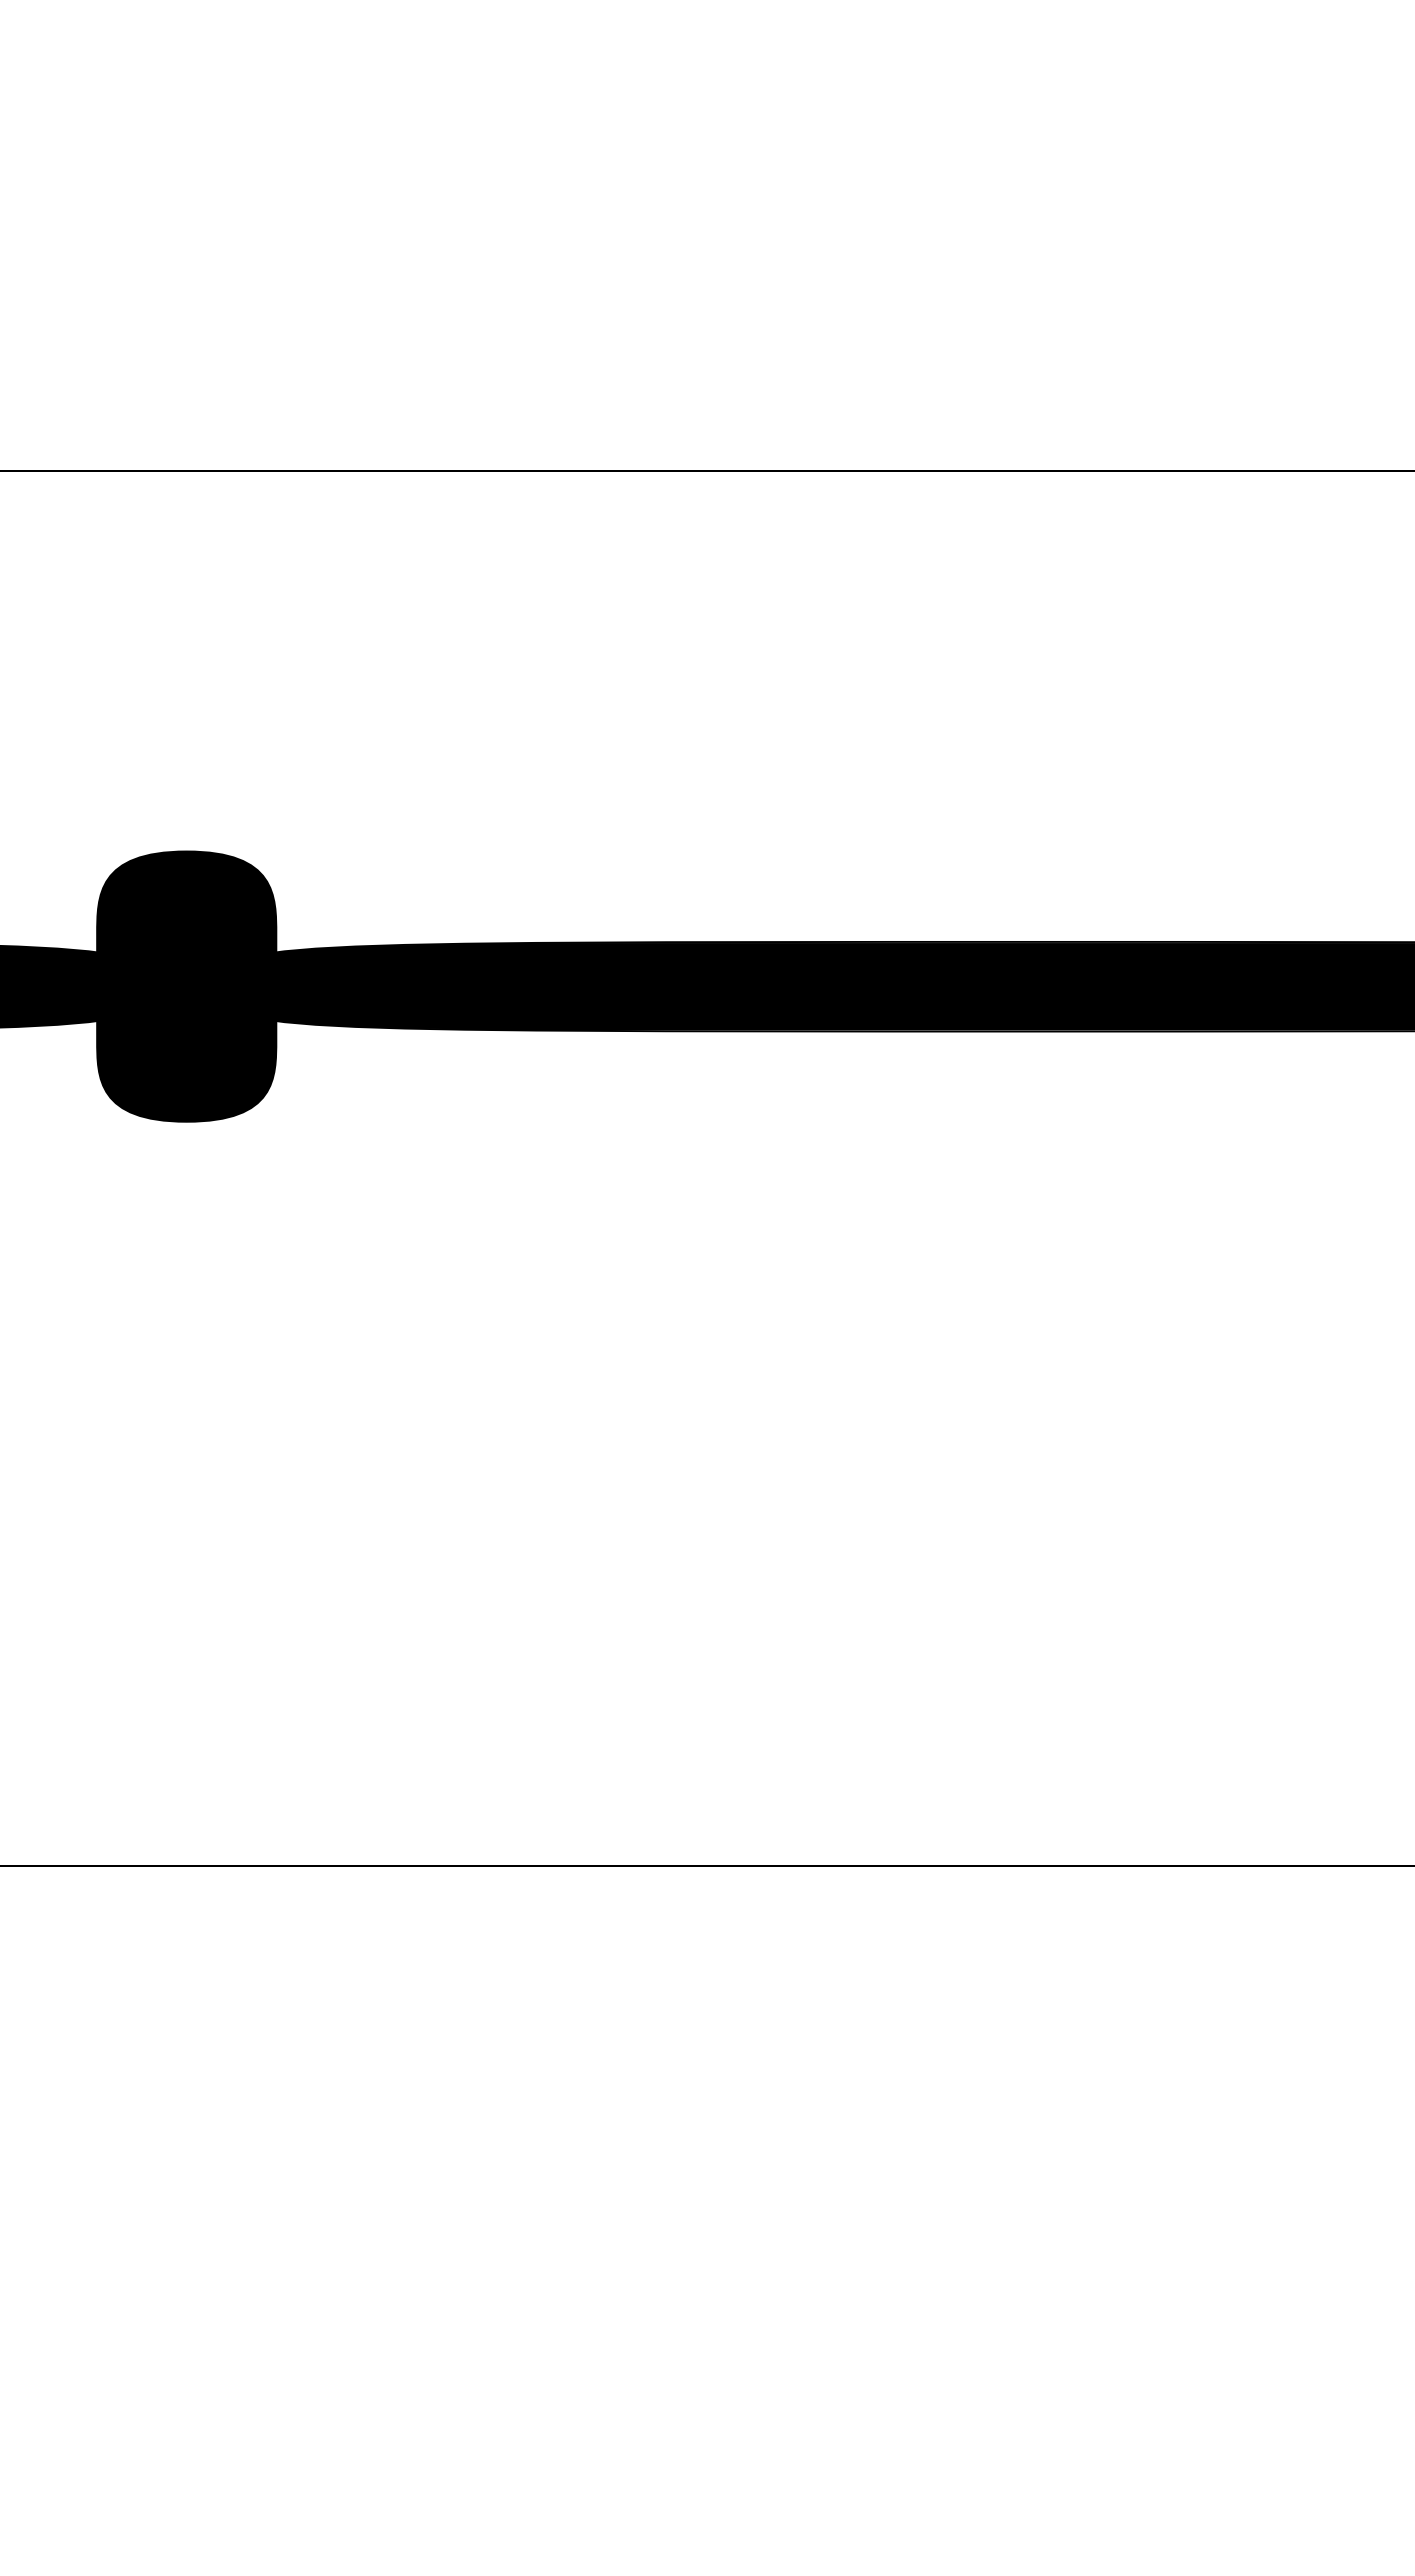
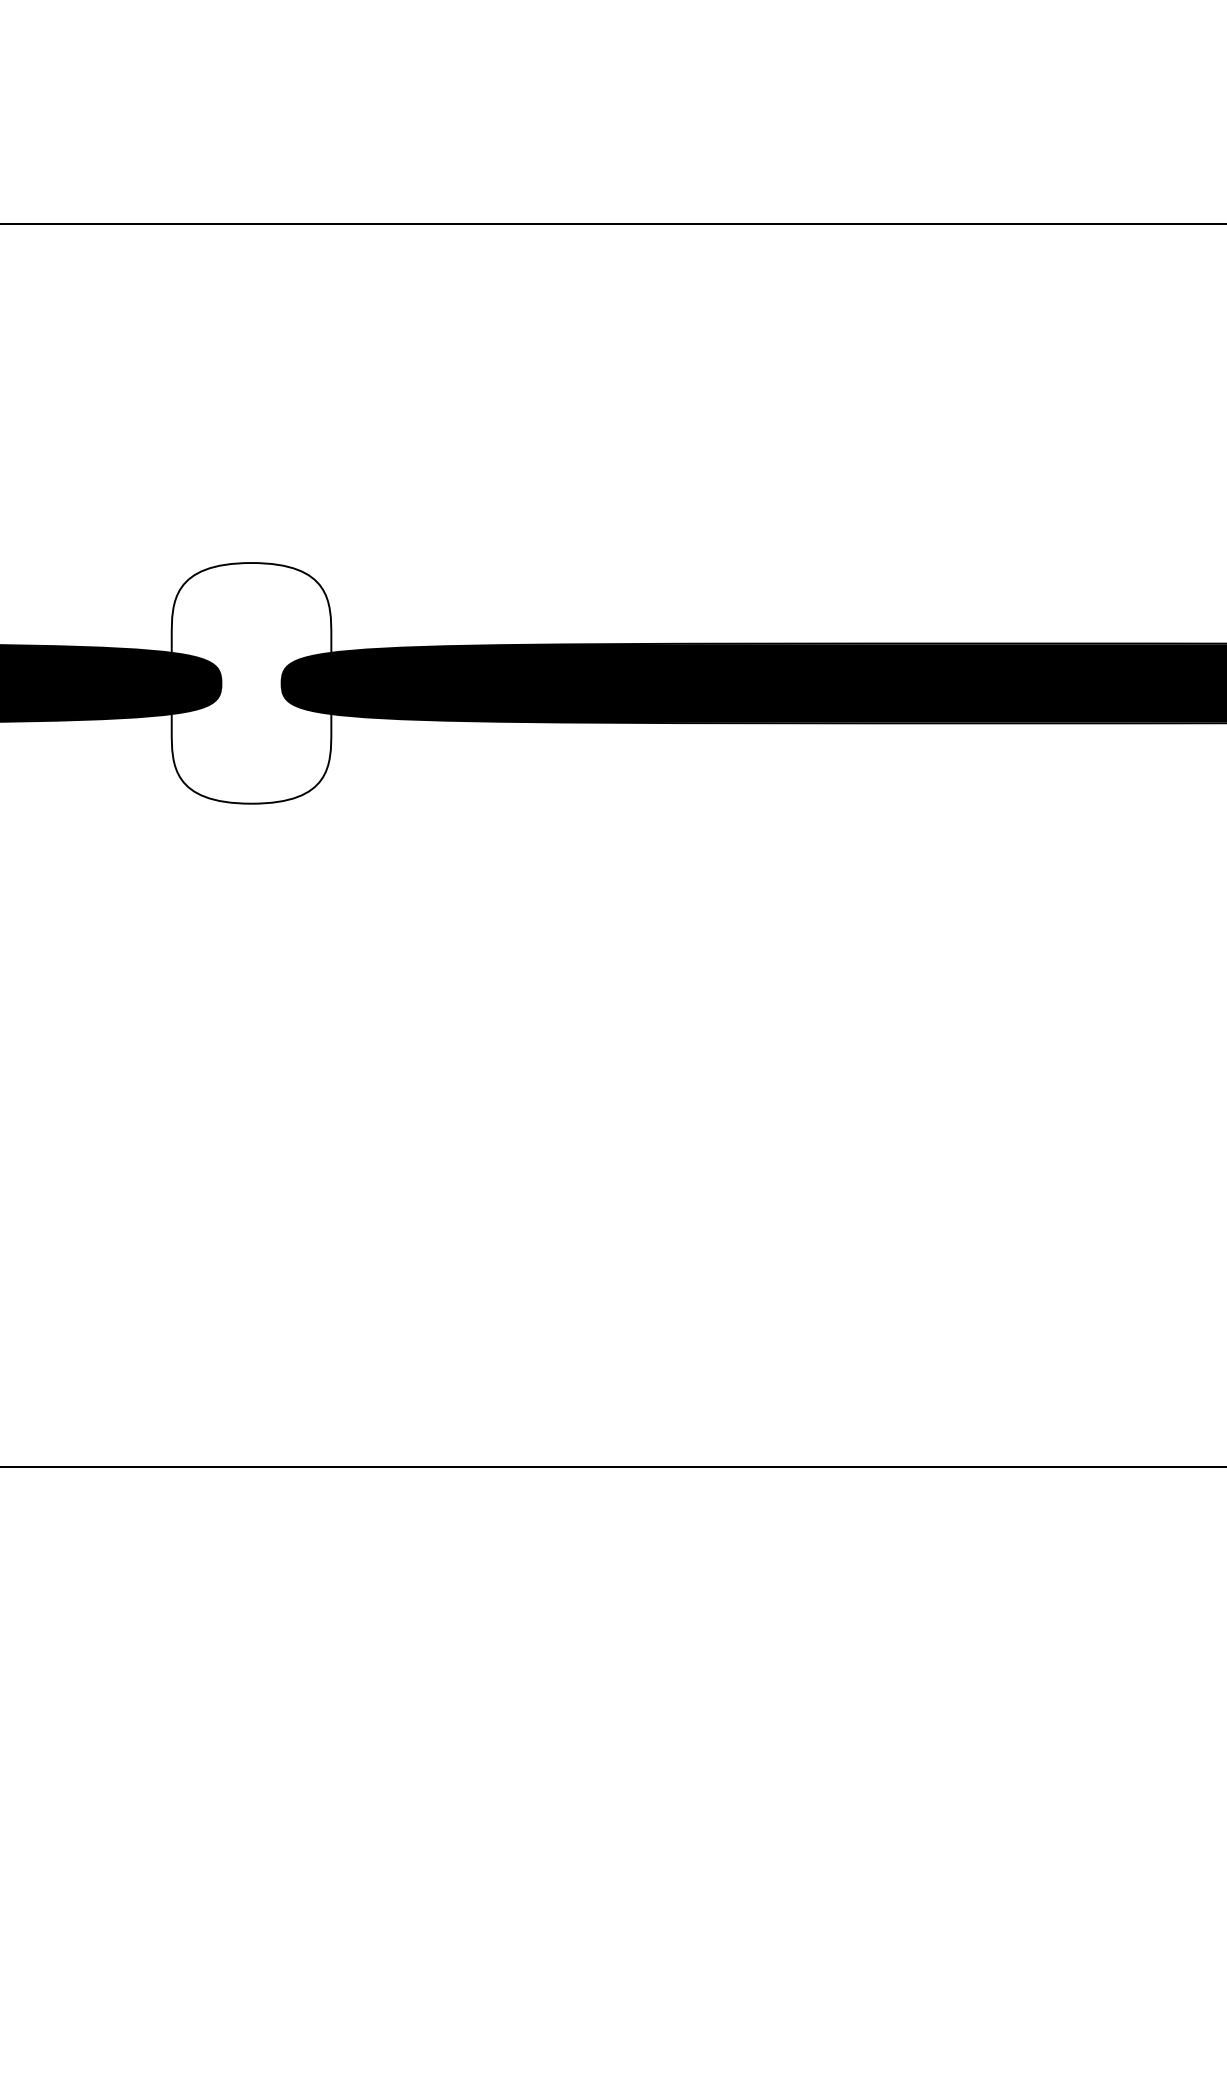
fill: (186, 986) -> (251, 683), removed

